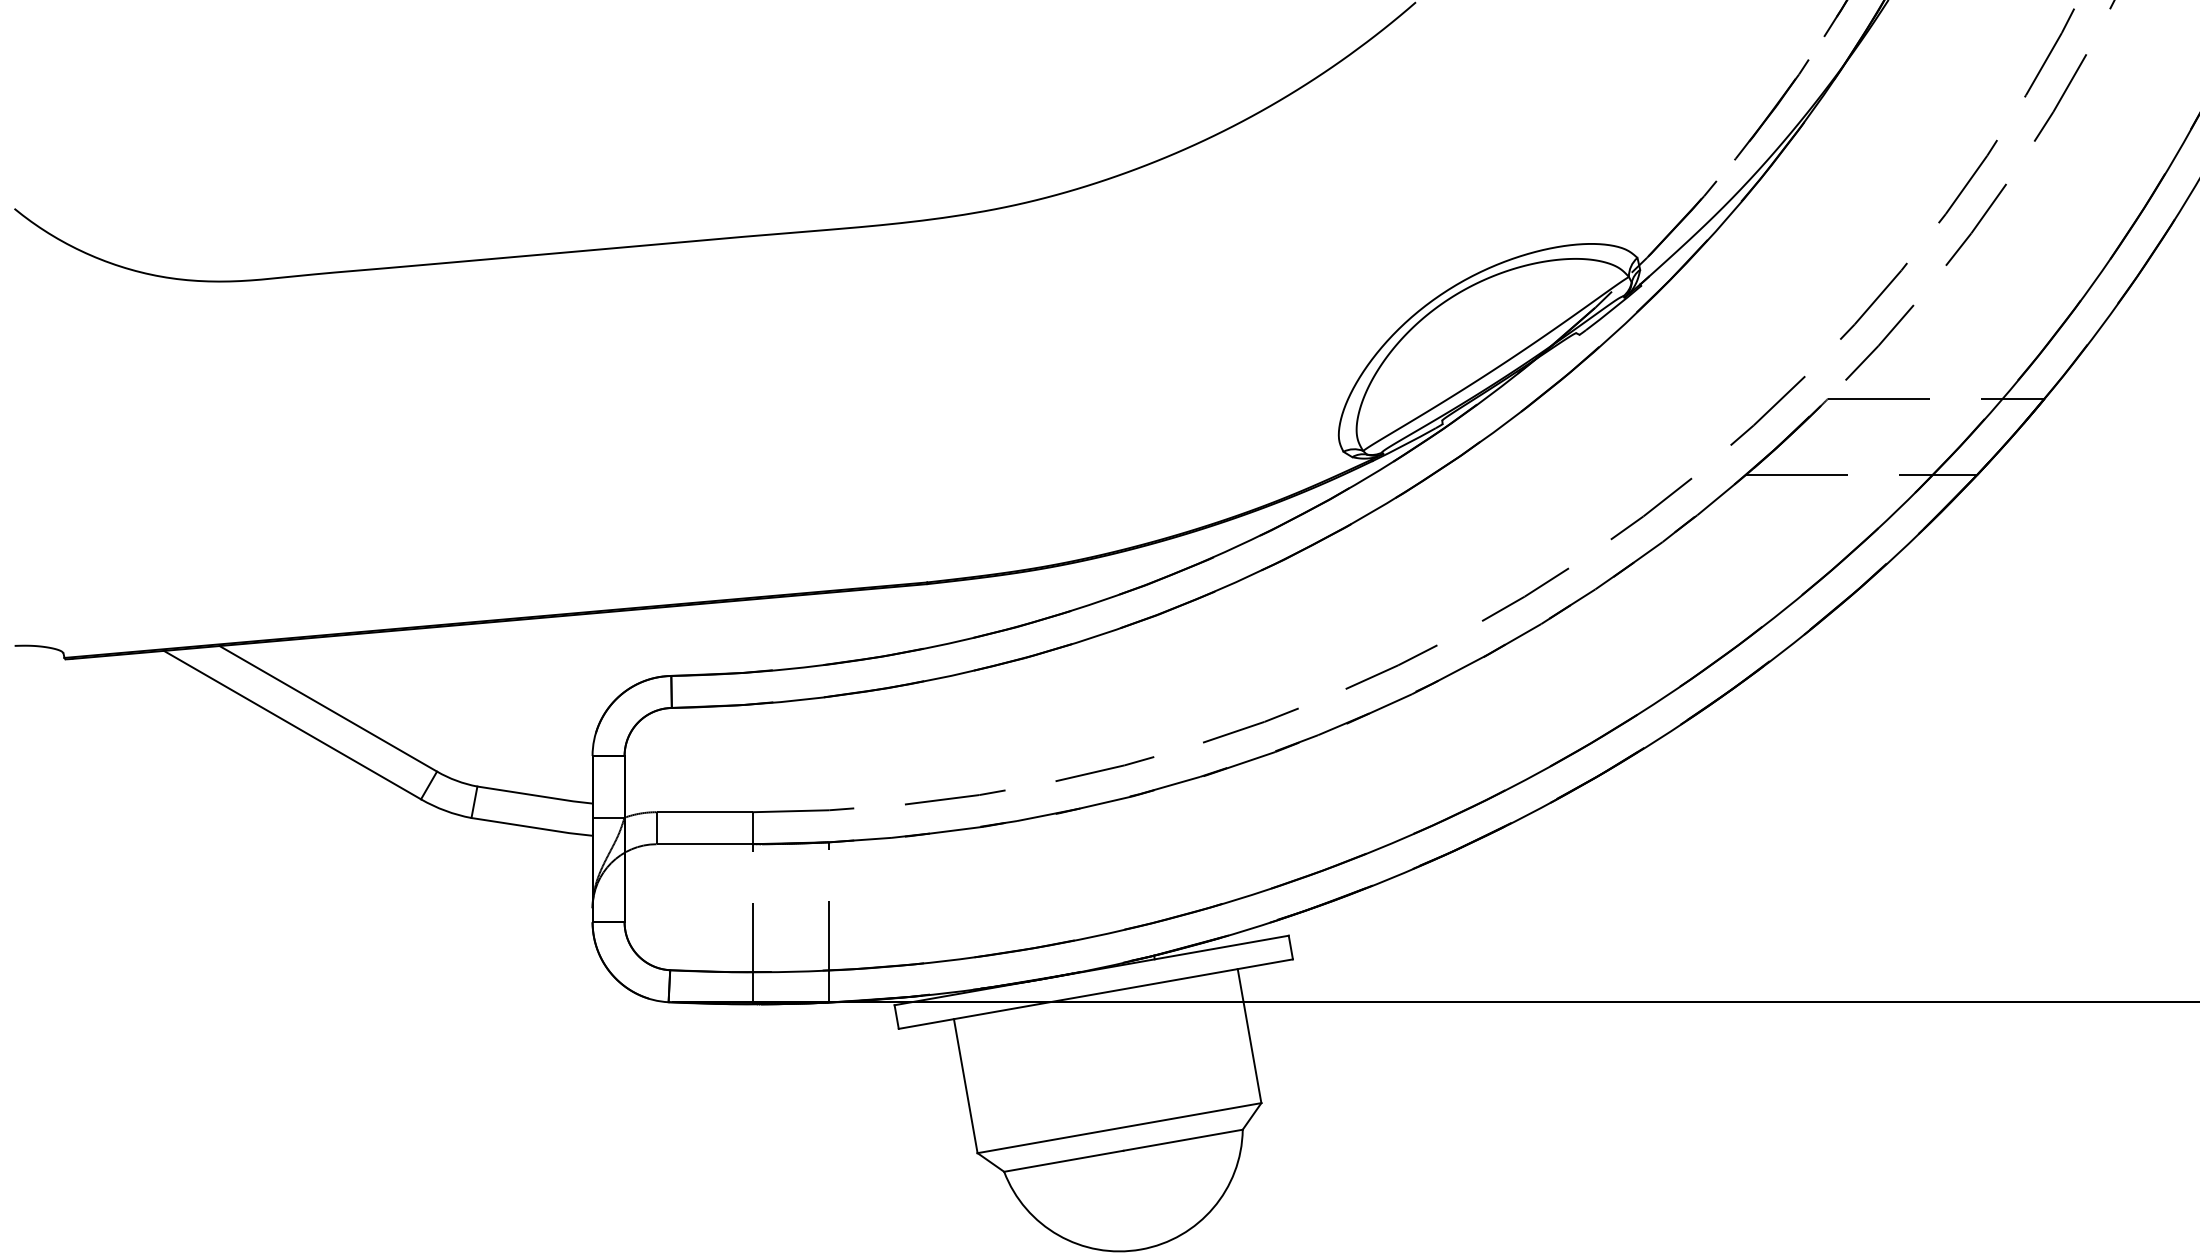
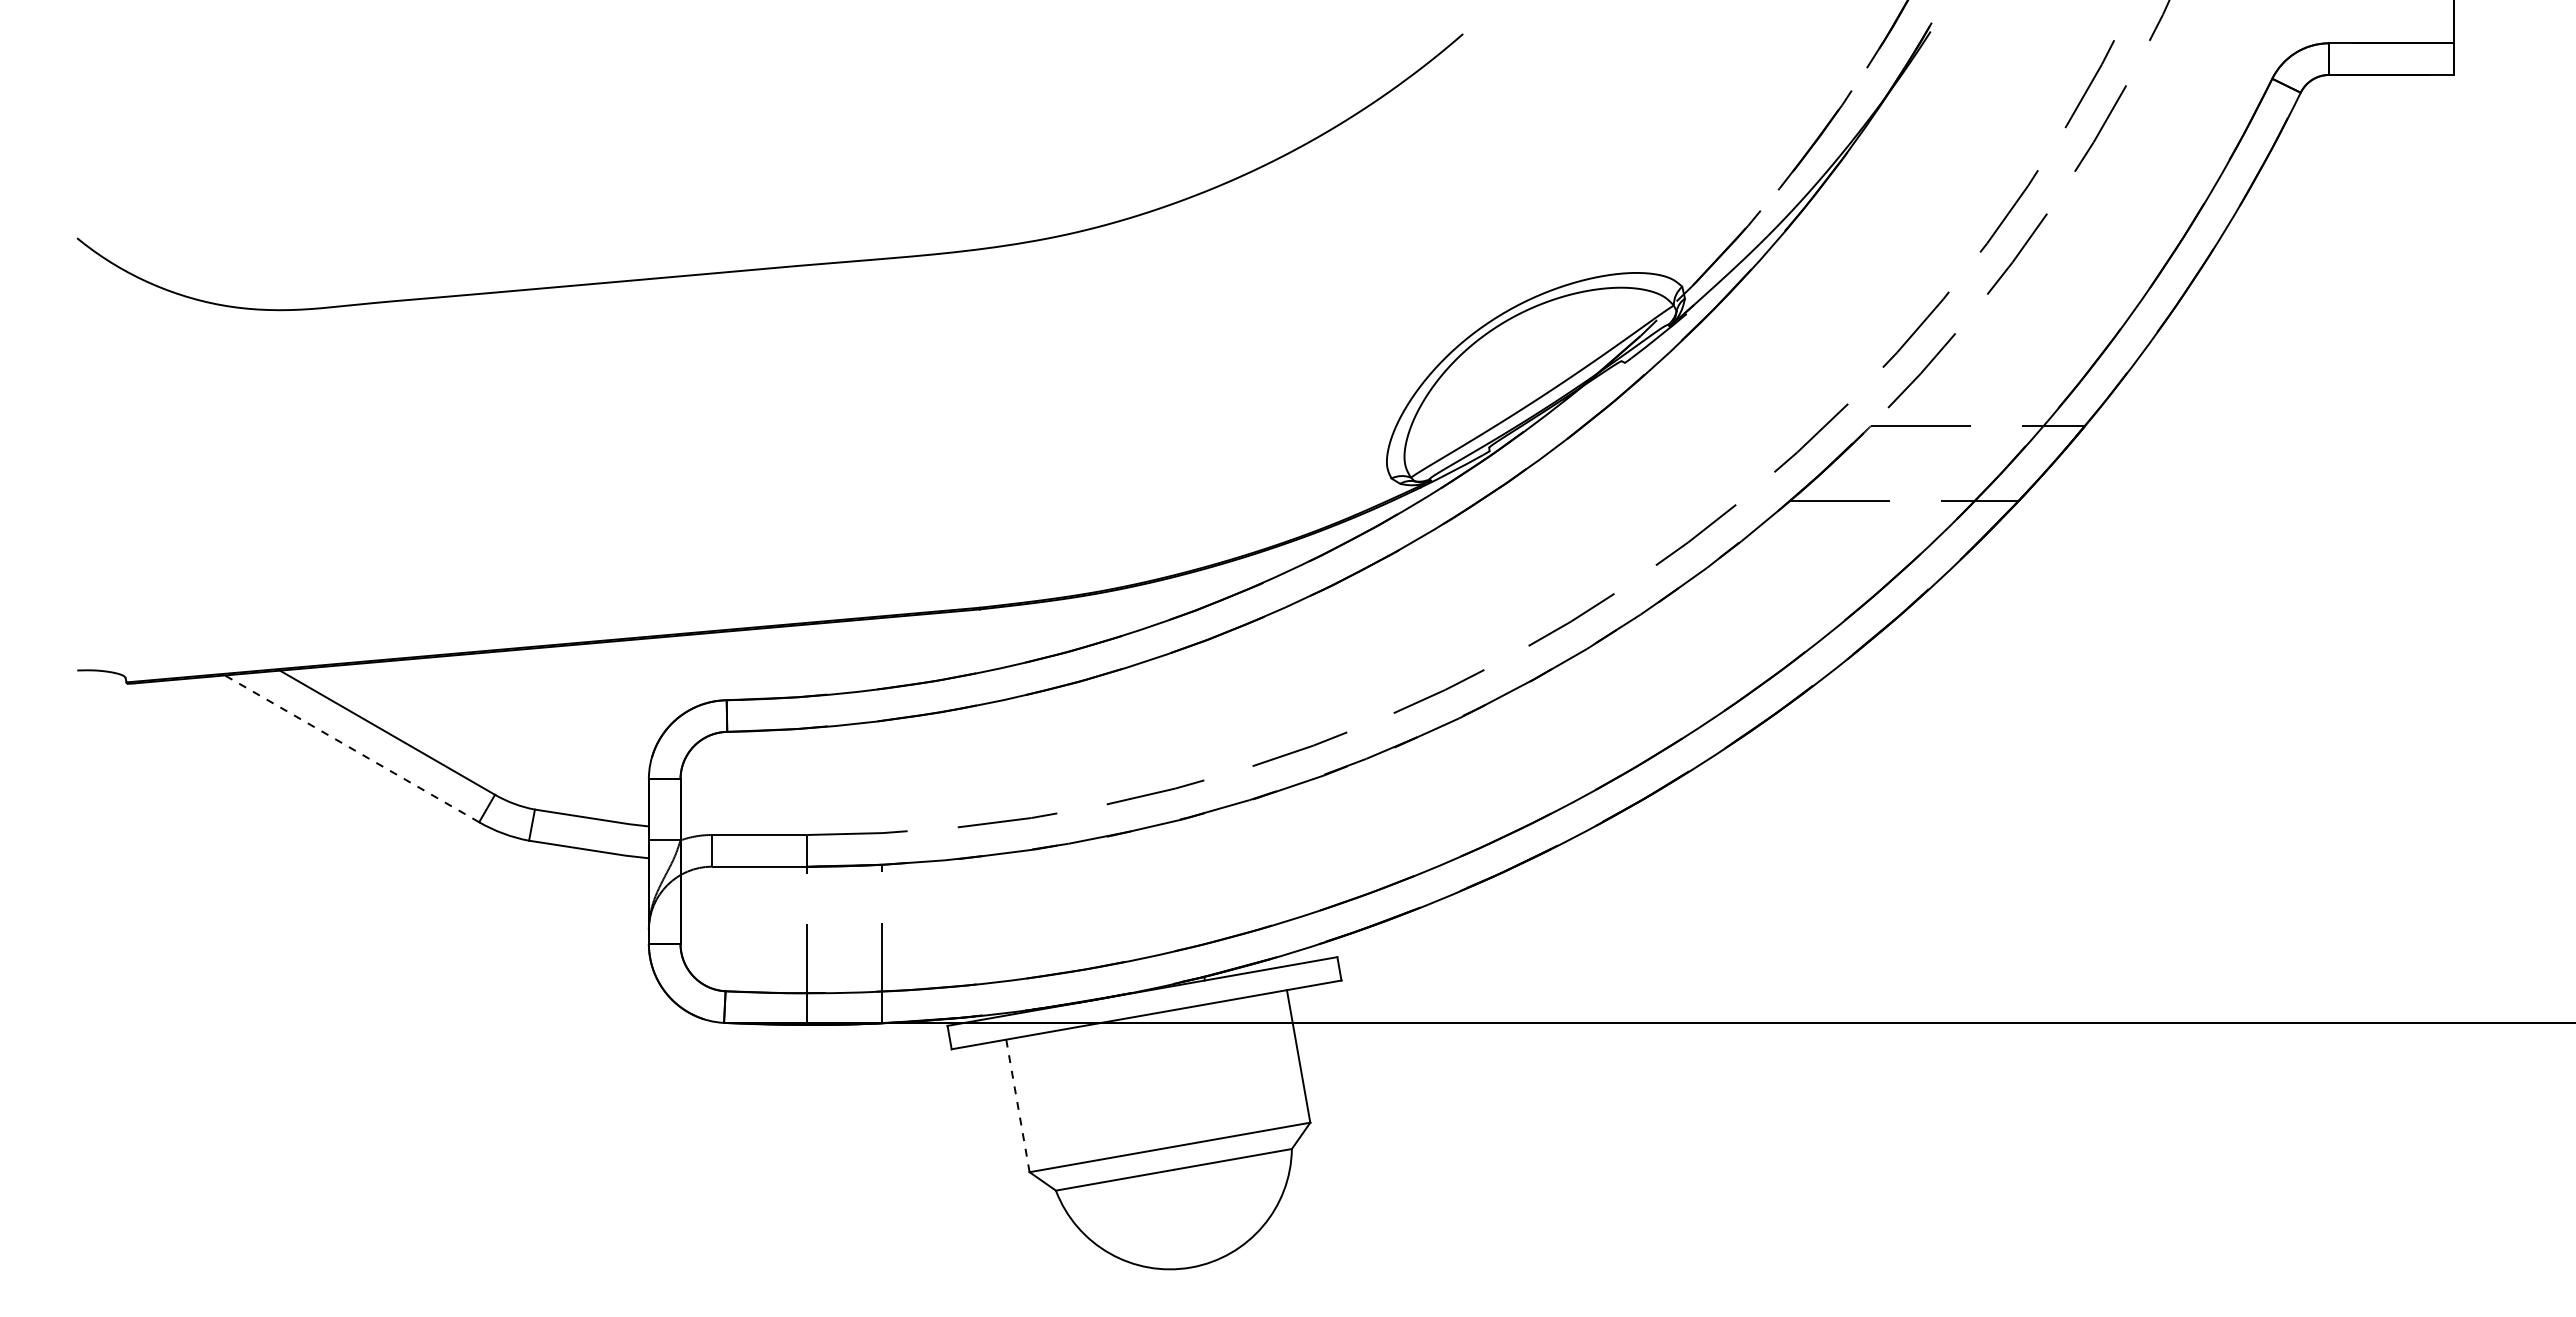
line: (292, 724) -> (352, 748), solid -> dashed
line: (966, 1086) -> (1018, 1106), solid -> dashed

